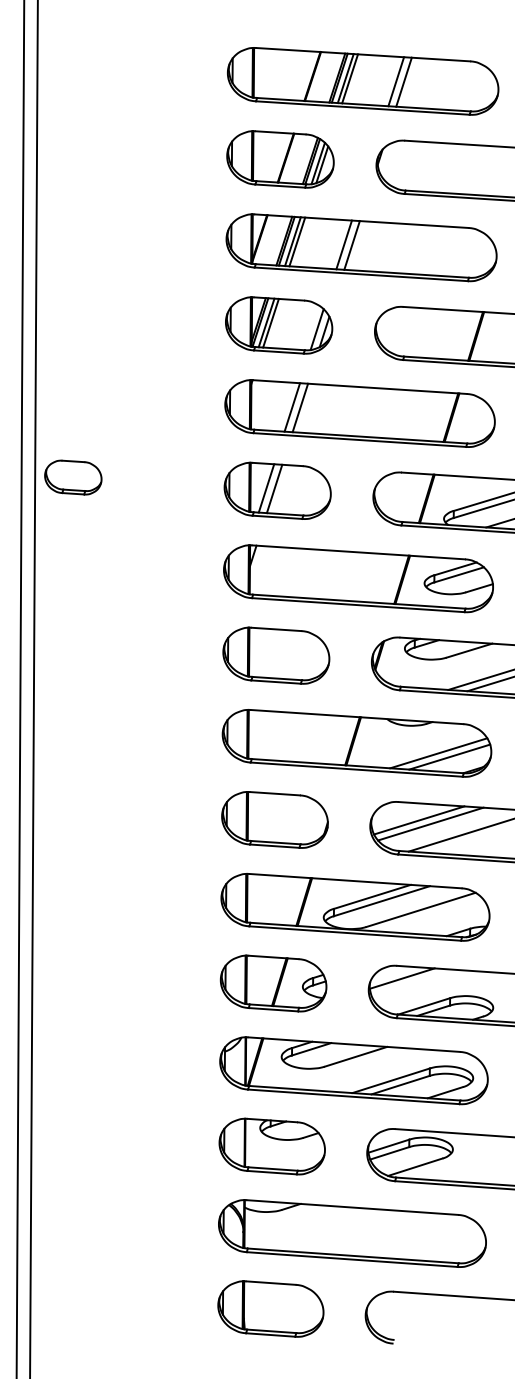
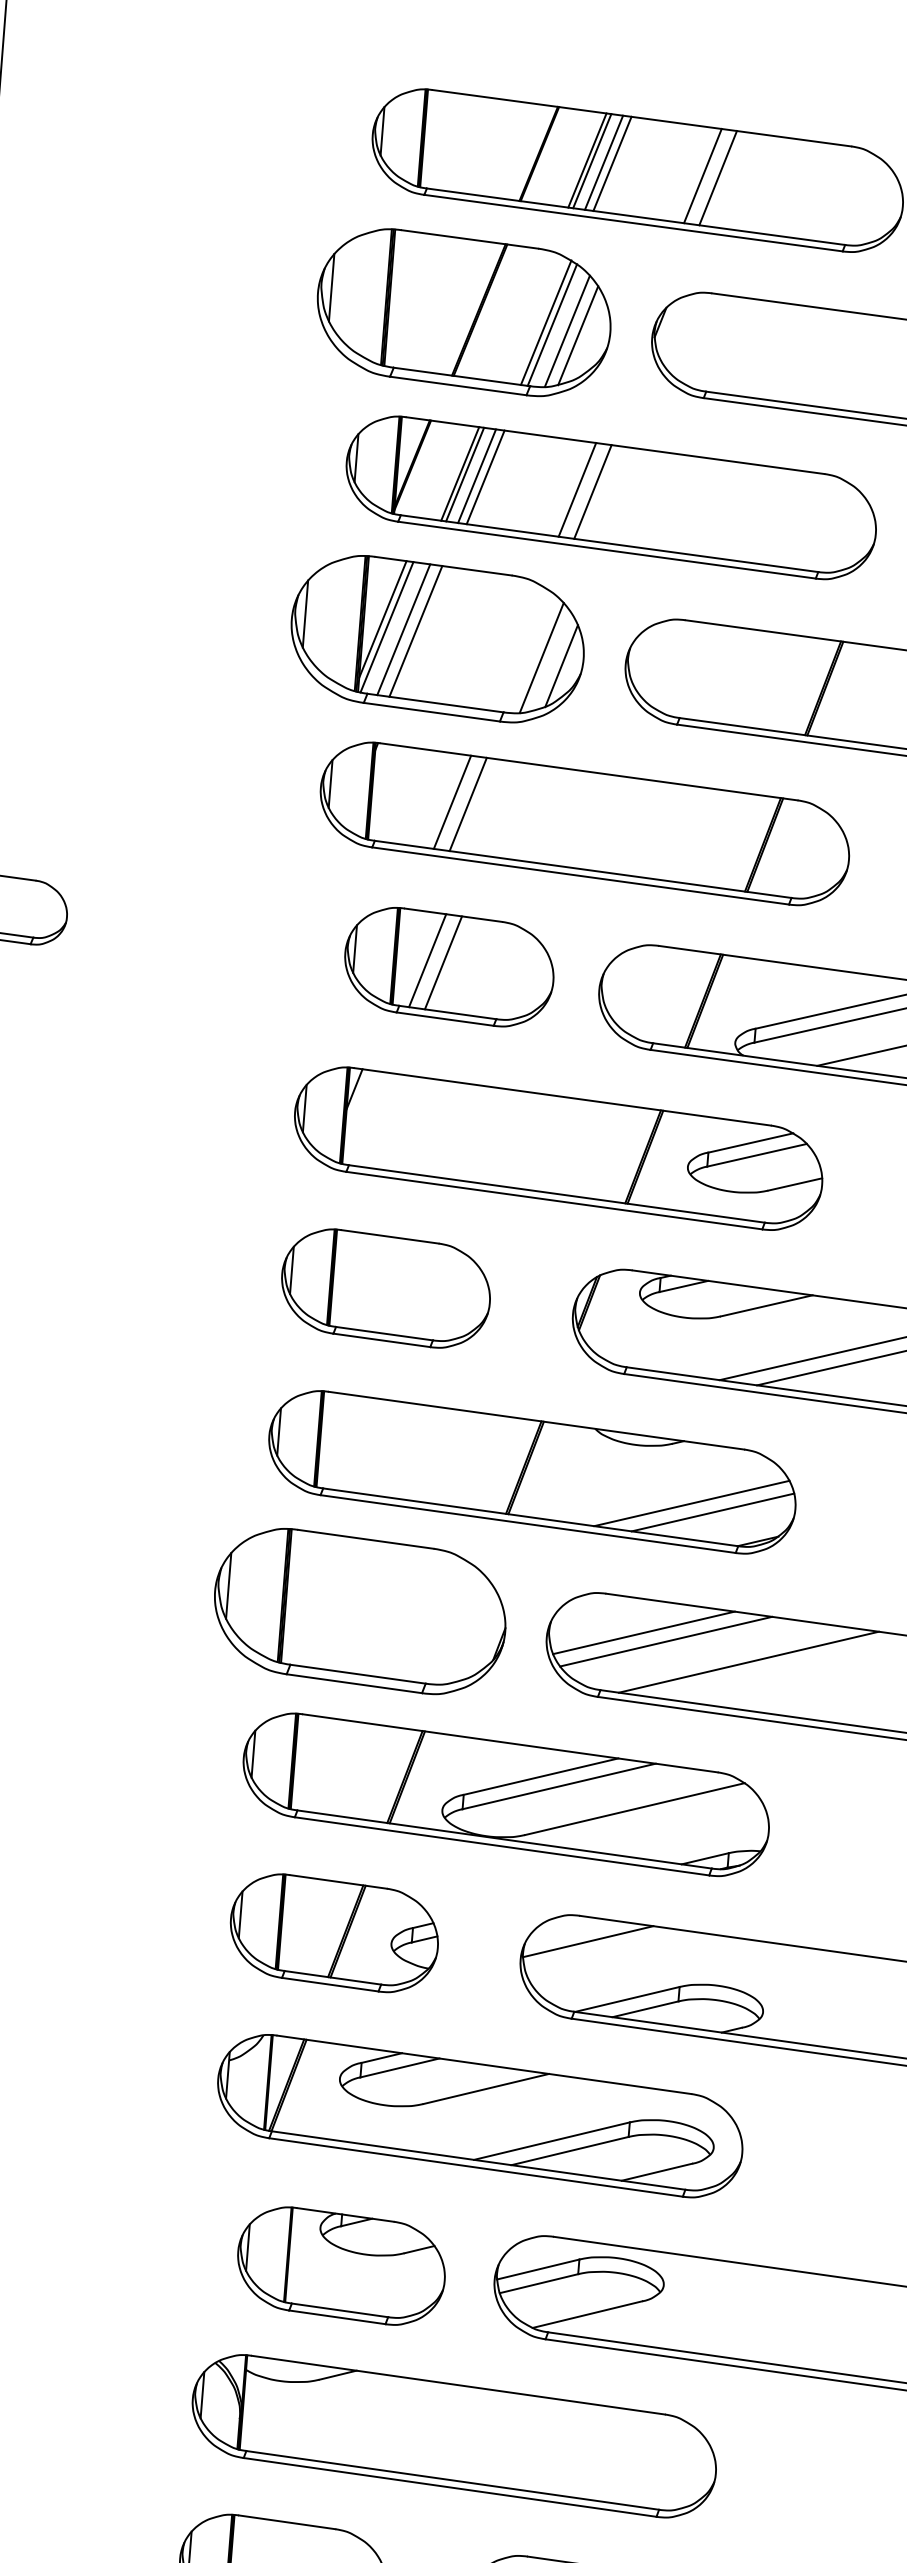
part: (280, 159) -> (464, 312), size x1.4
part: (279, 325) -> (438, 639), size x1.4
part: (277, 490) -> (448, 966), moved
part: (274, 819) -> (359, 1610), size x1.4
part: (271, 1146) -> (340, 2265), moved

